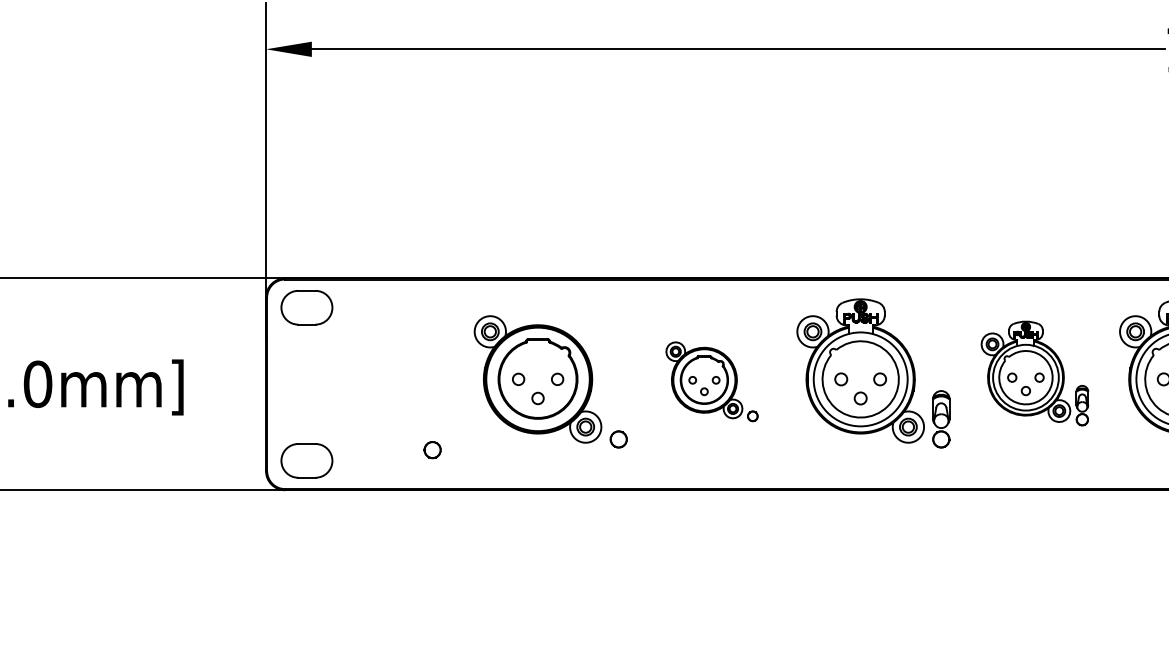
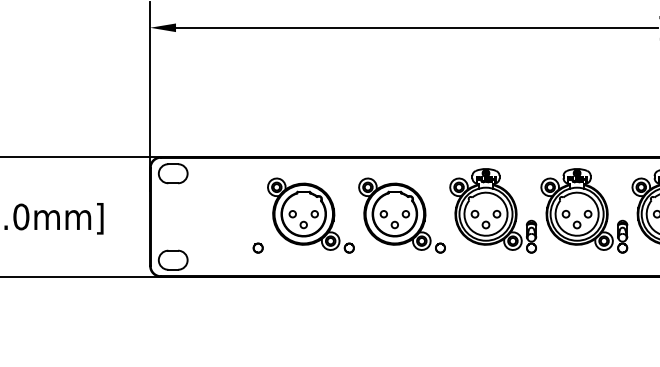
part: (1035, 372) -> (584, 210), size x1.43
part: (711, 381) -> (401, 215), size x1.67
part: (431, 448) -> (257, 247), moved

